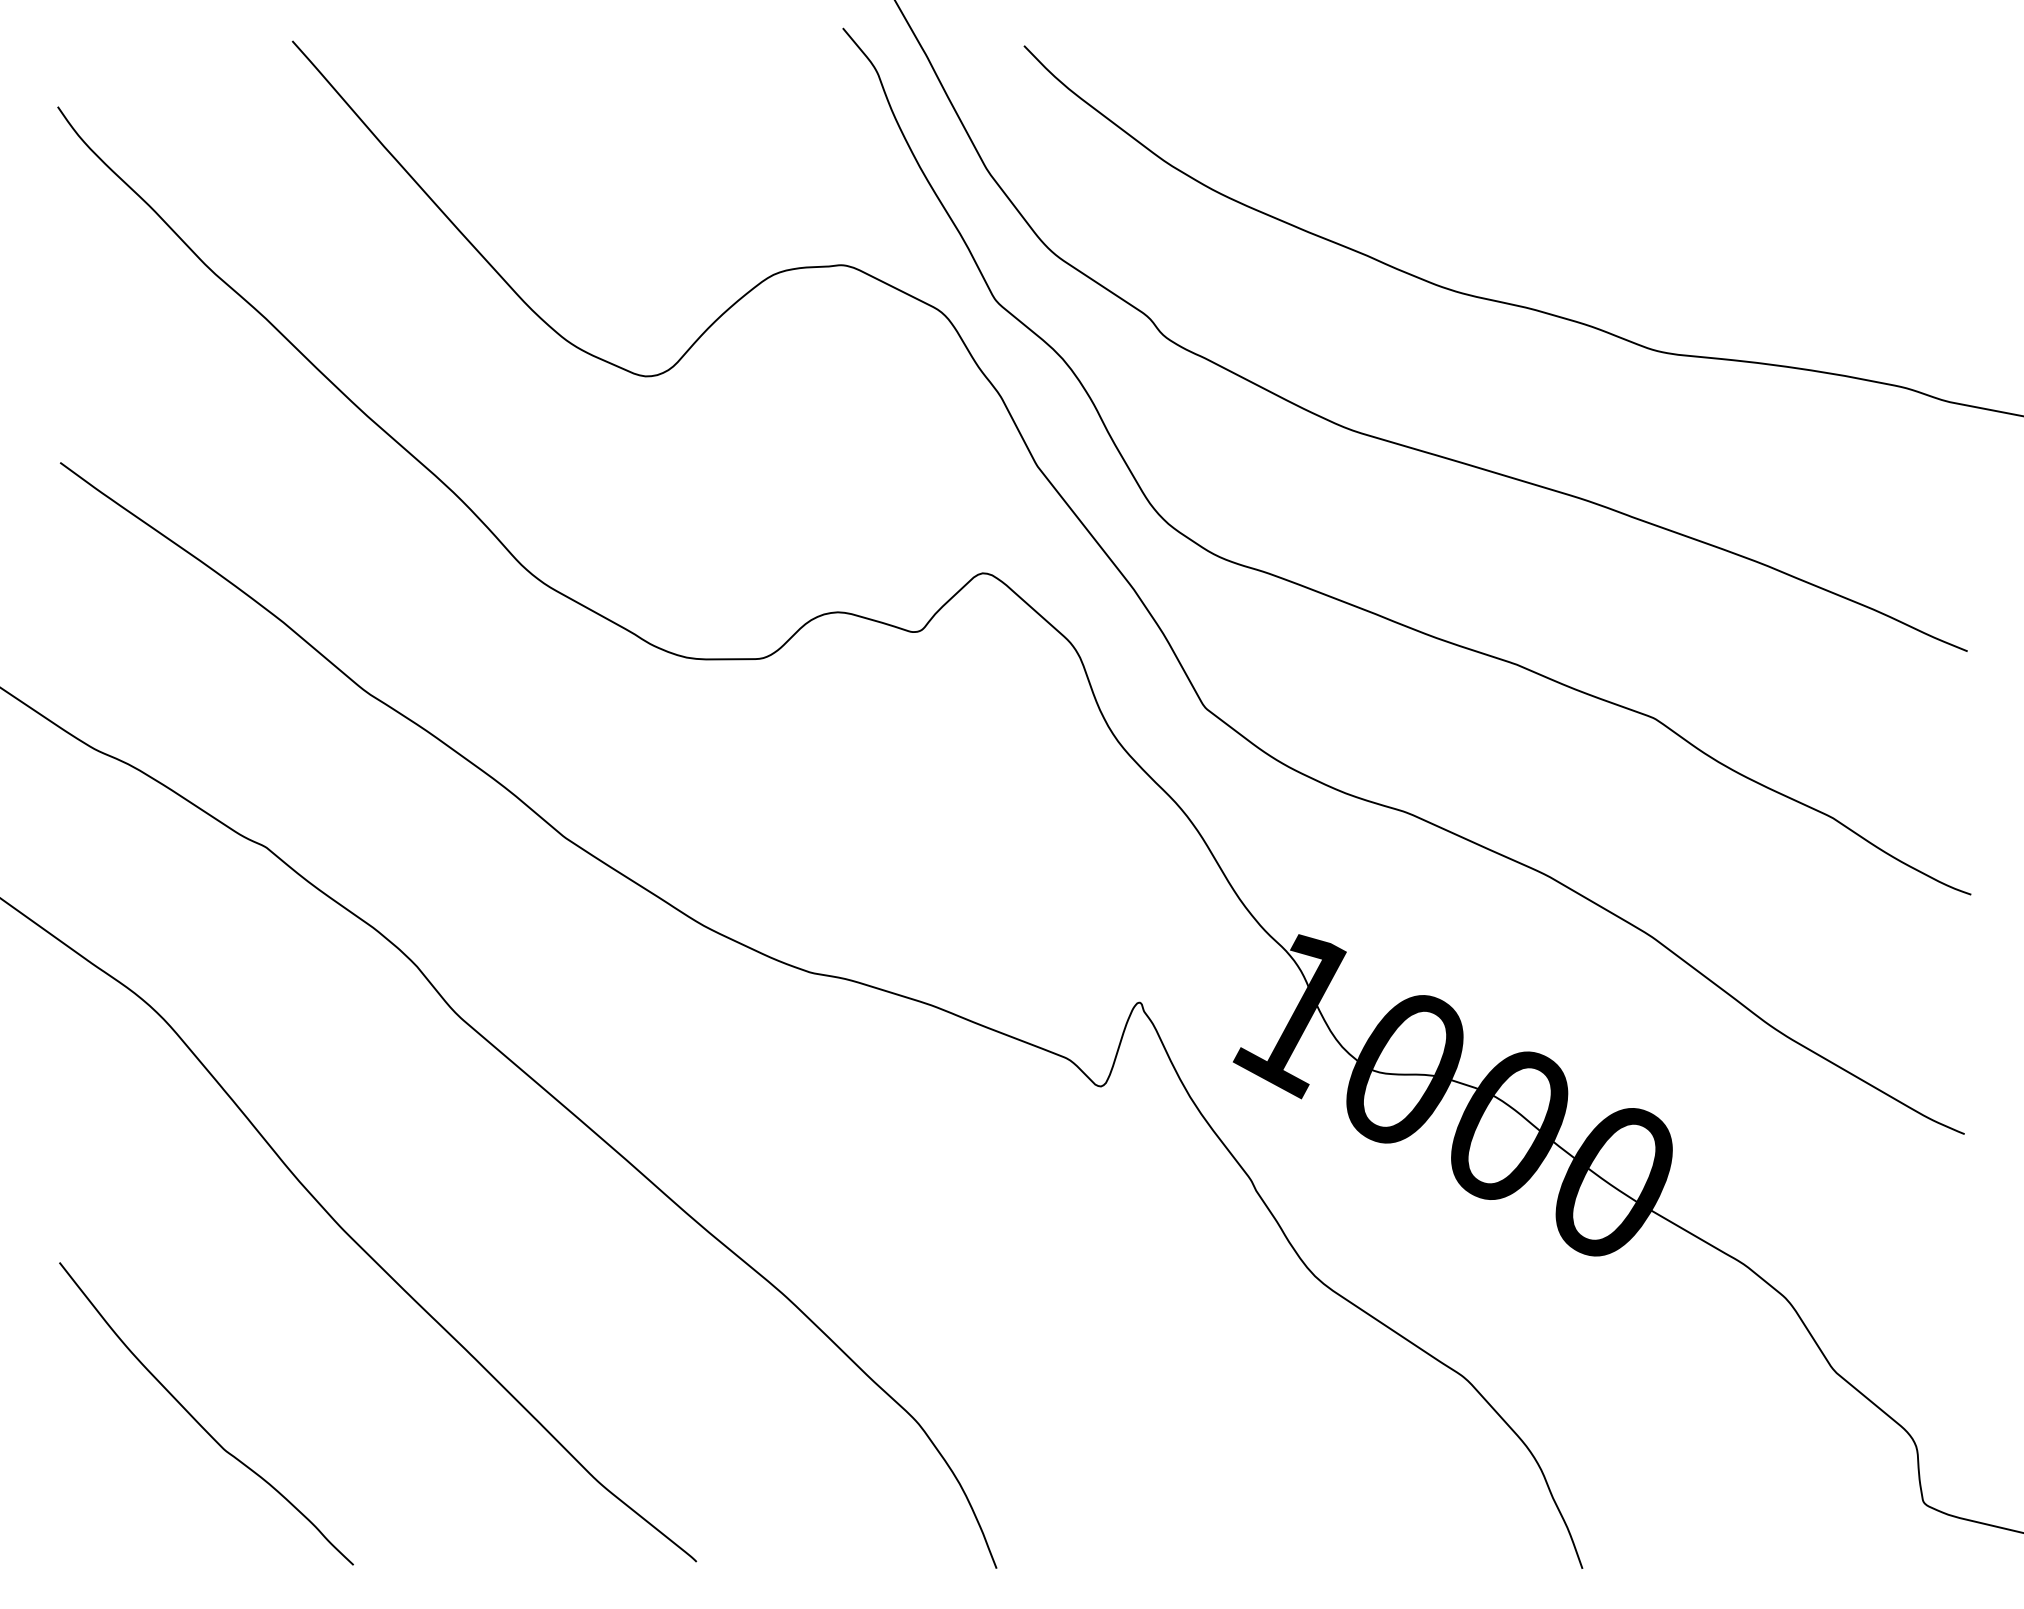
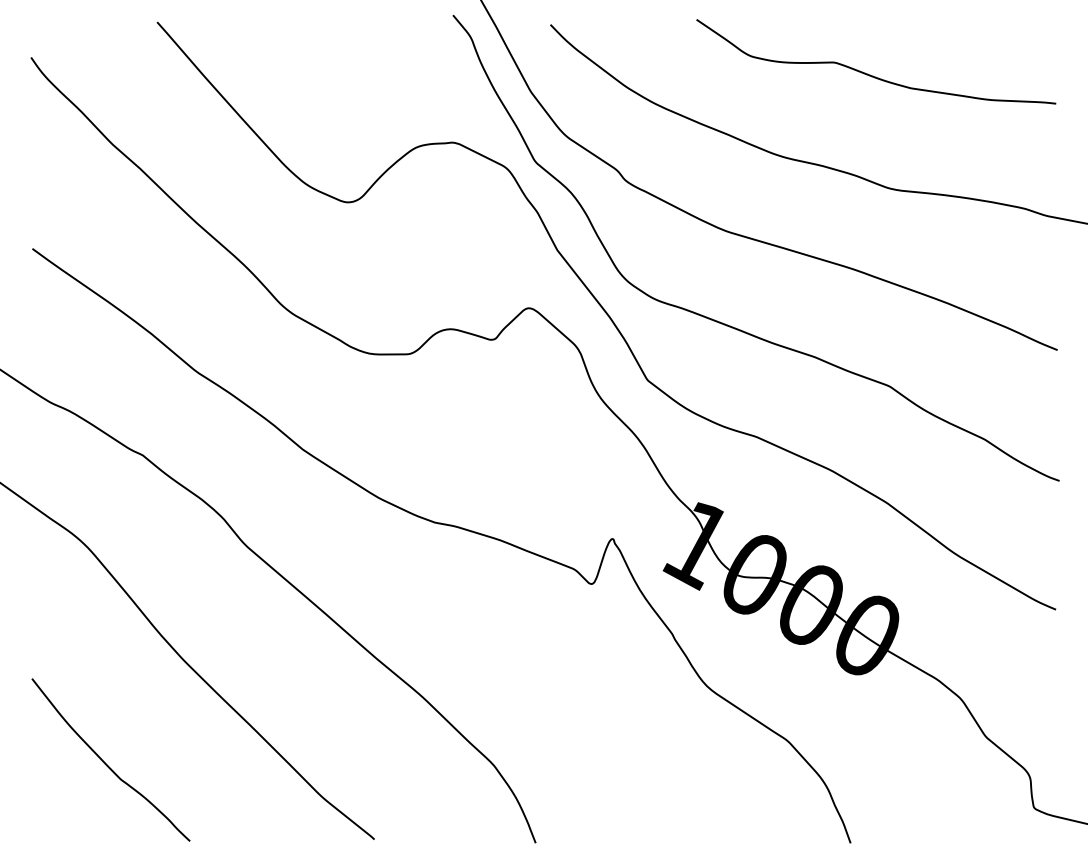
curve: (1619, 138) -> (870, 74), added

